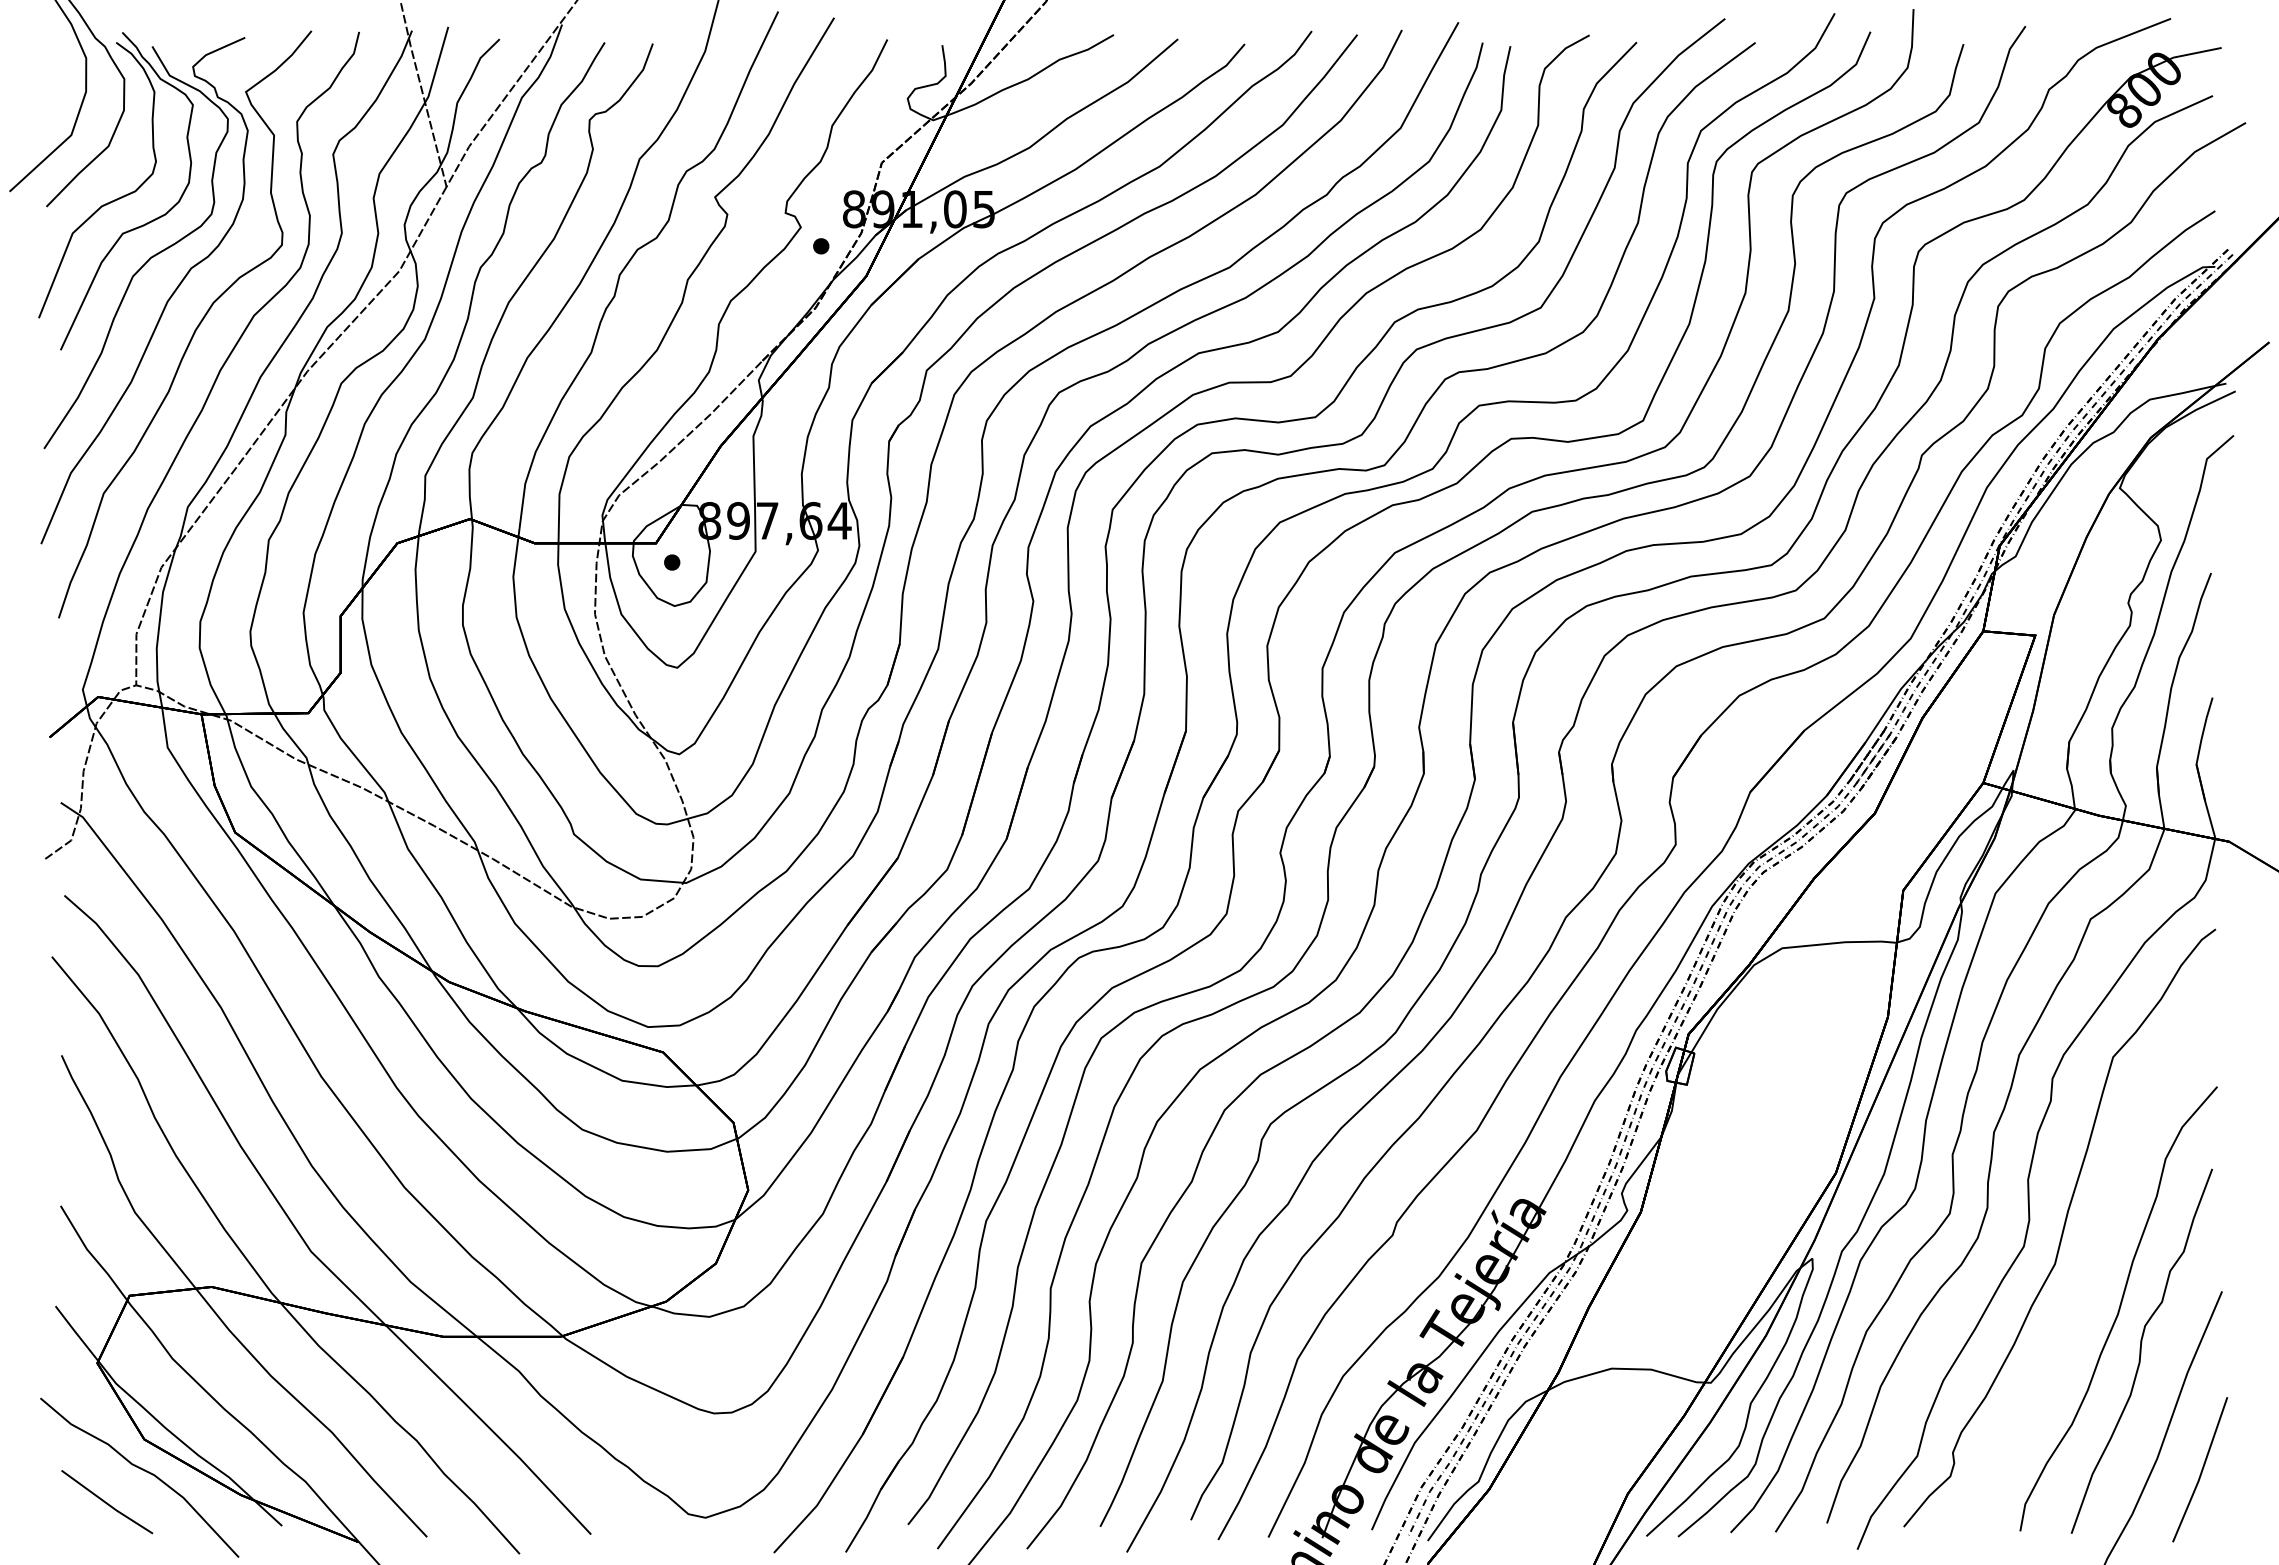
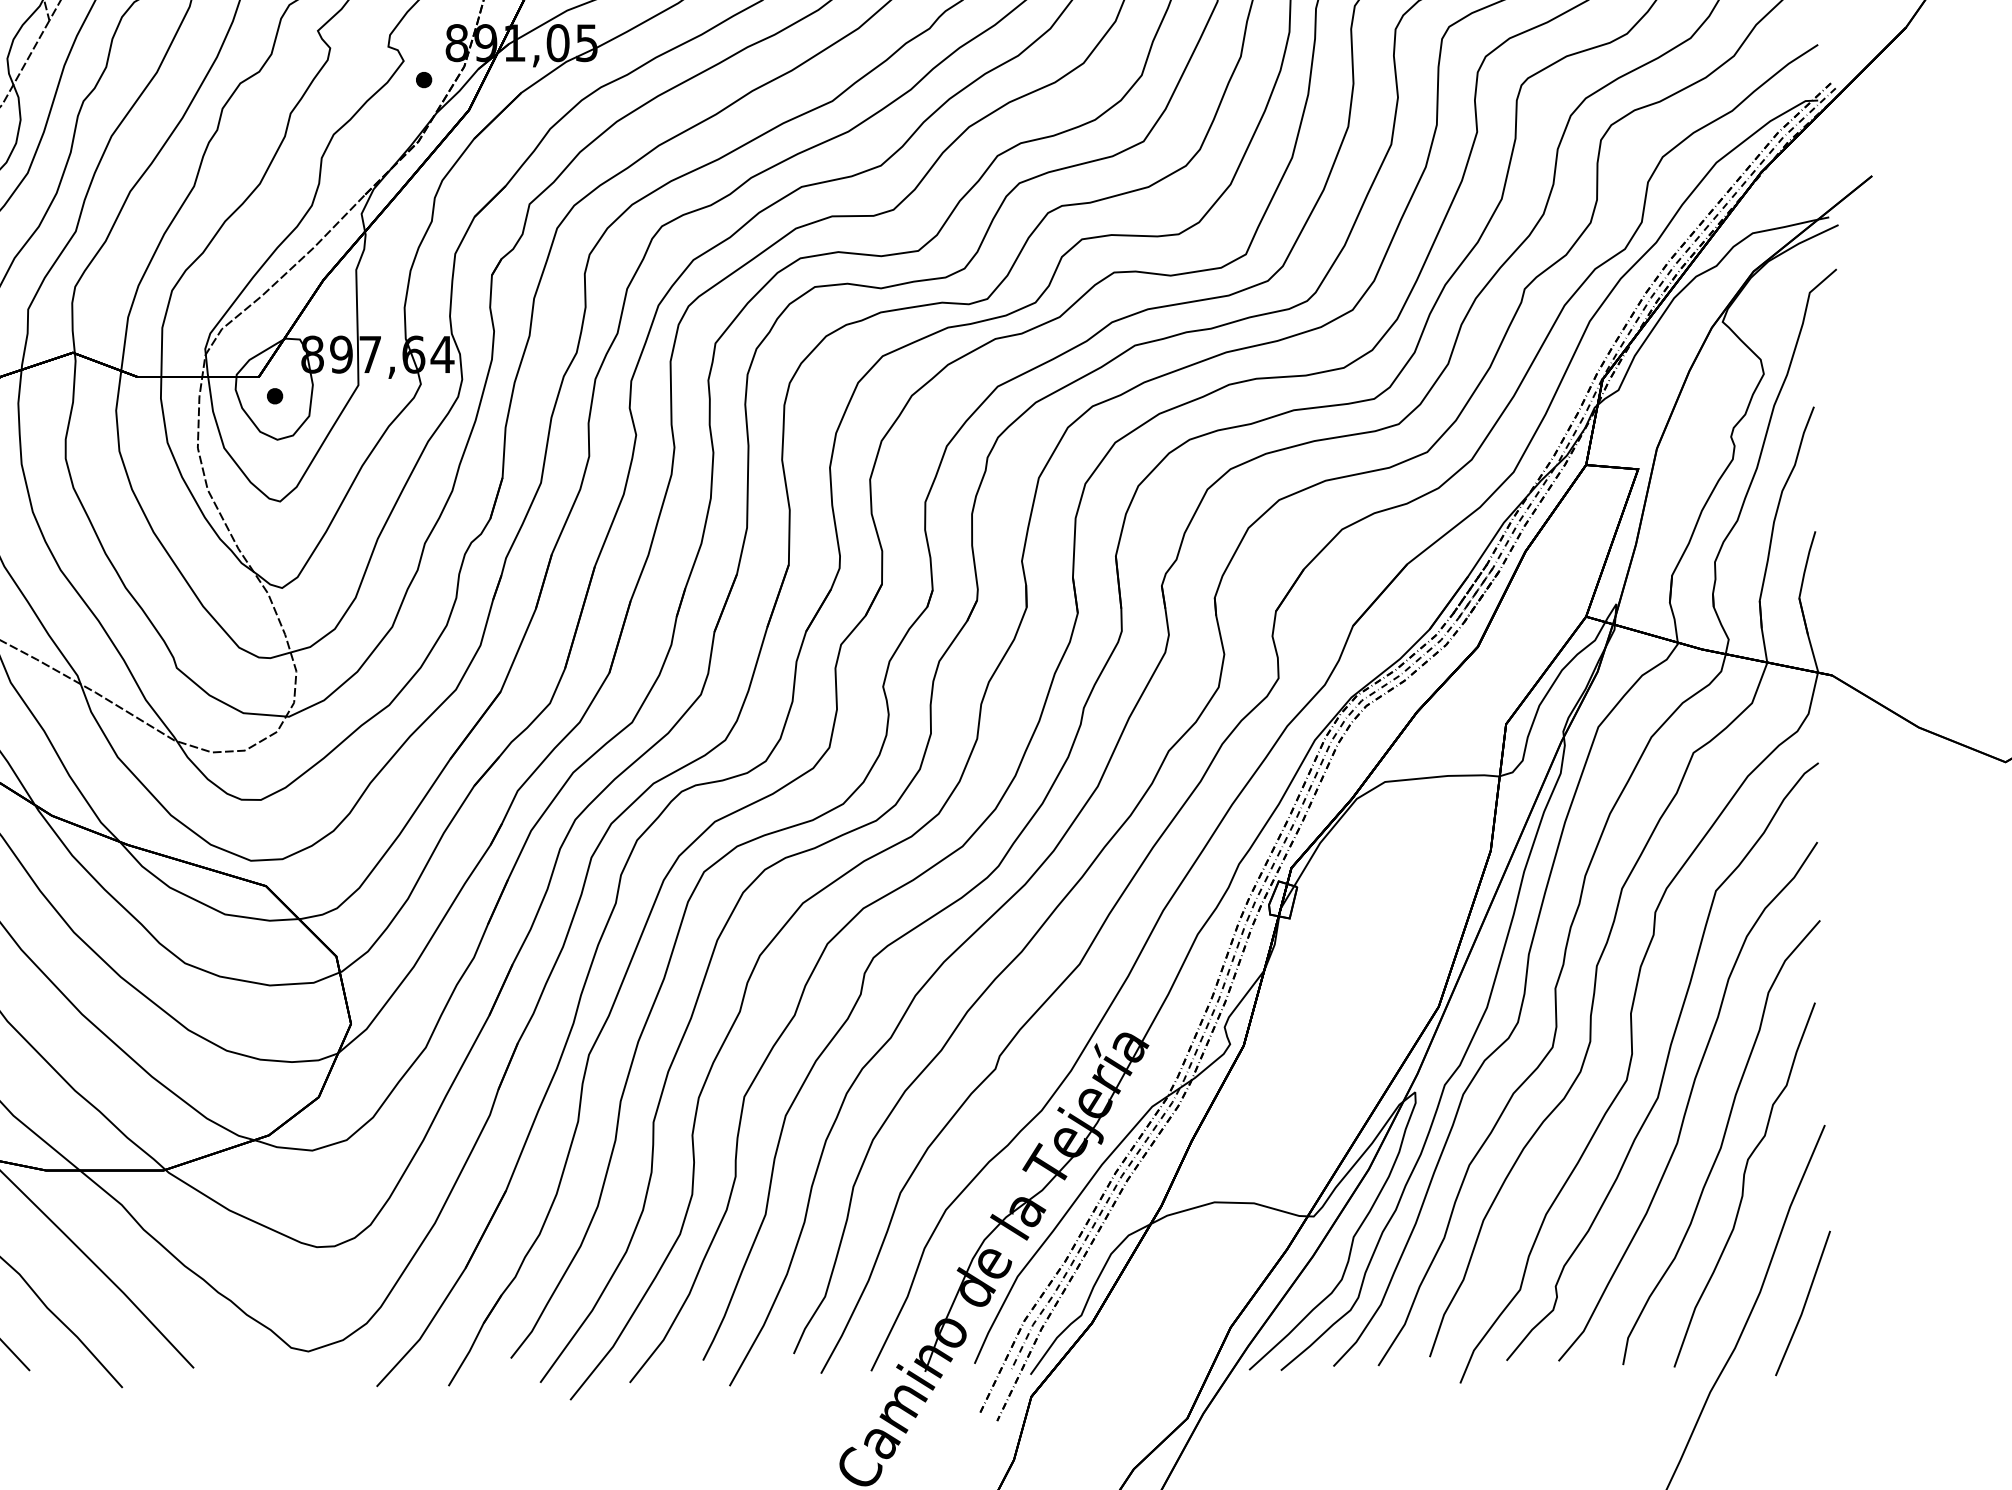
curve: (2085, 1267) -> (1688, 1101), added

